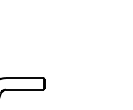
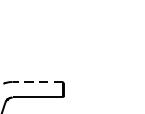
line: (25, 78) -> (38, 82), solid -> dashed

